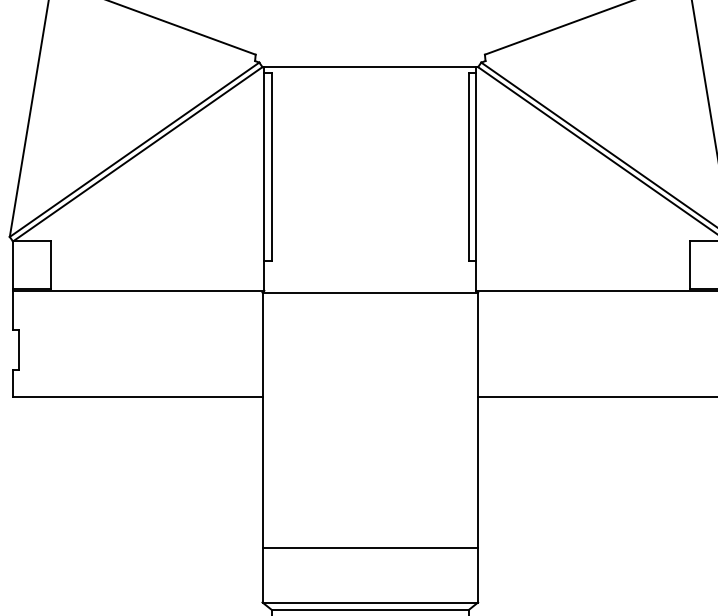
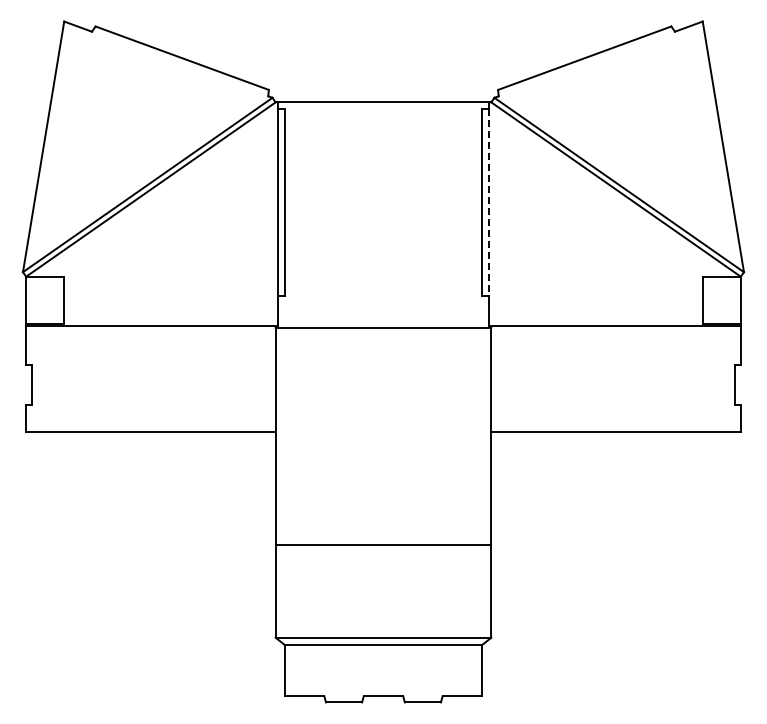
line: (476, 167) -> (489, 202), solid -> dashed
line: (370, 547) -> (383, 544), moved

